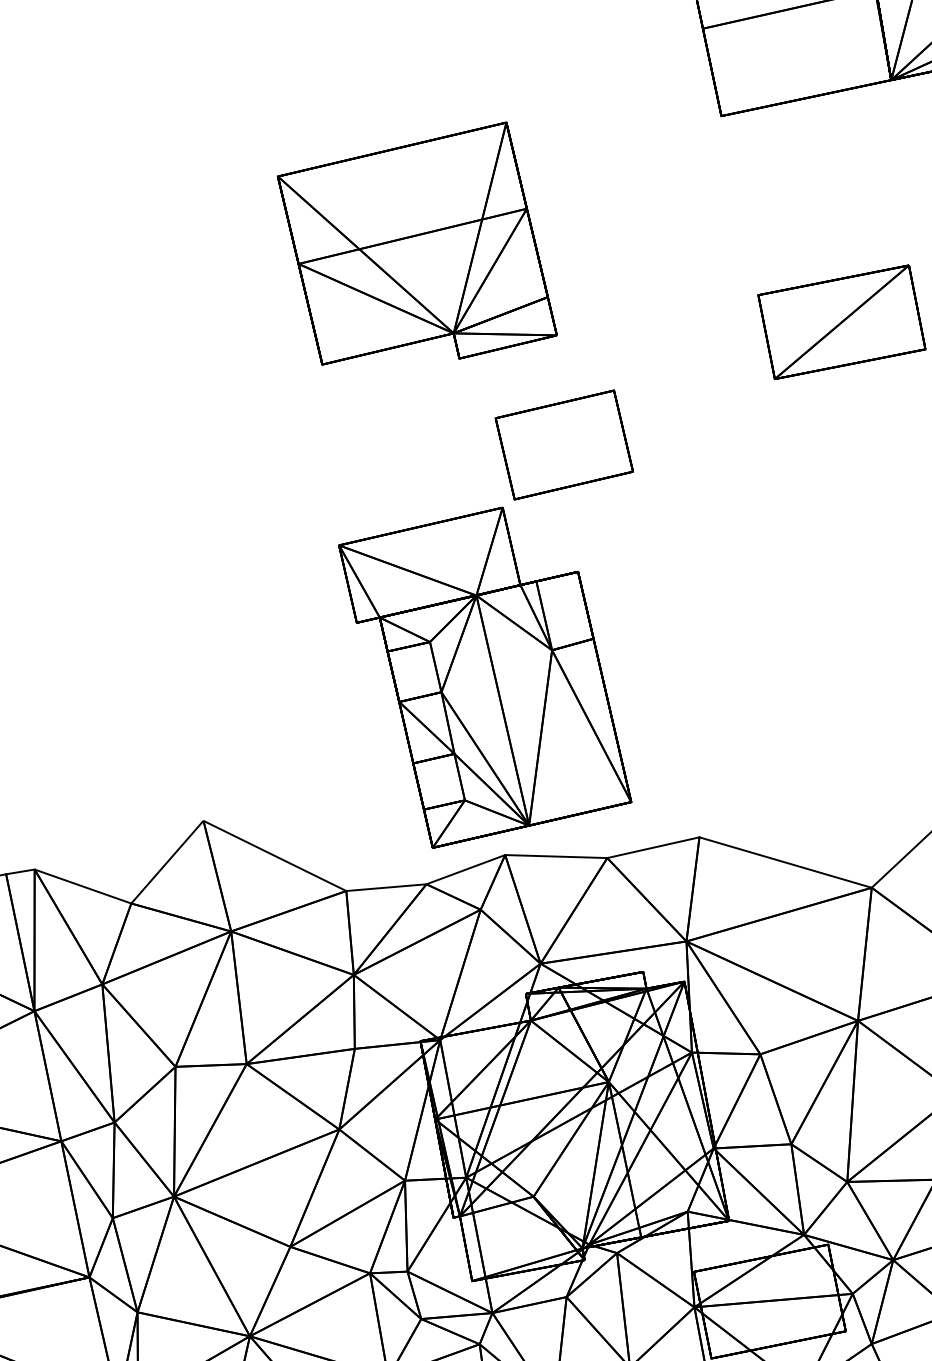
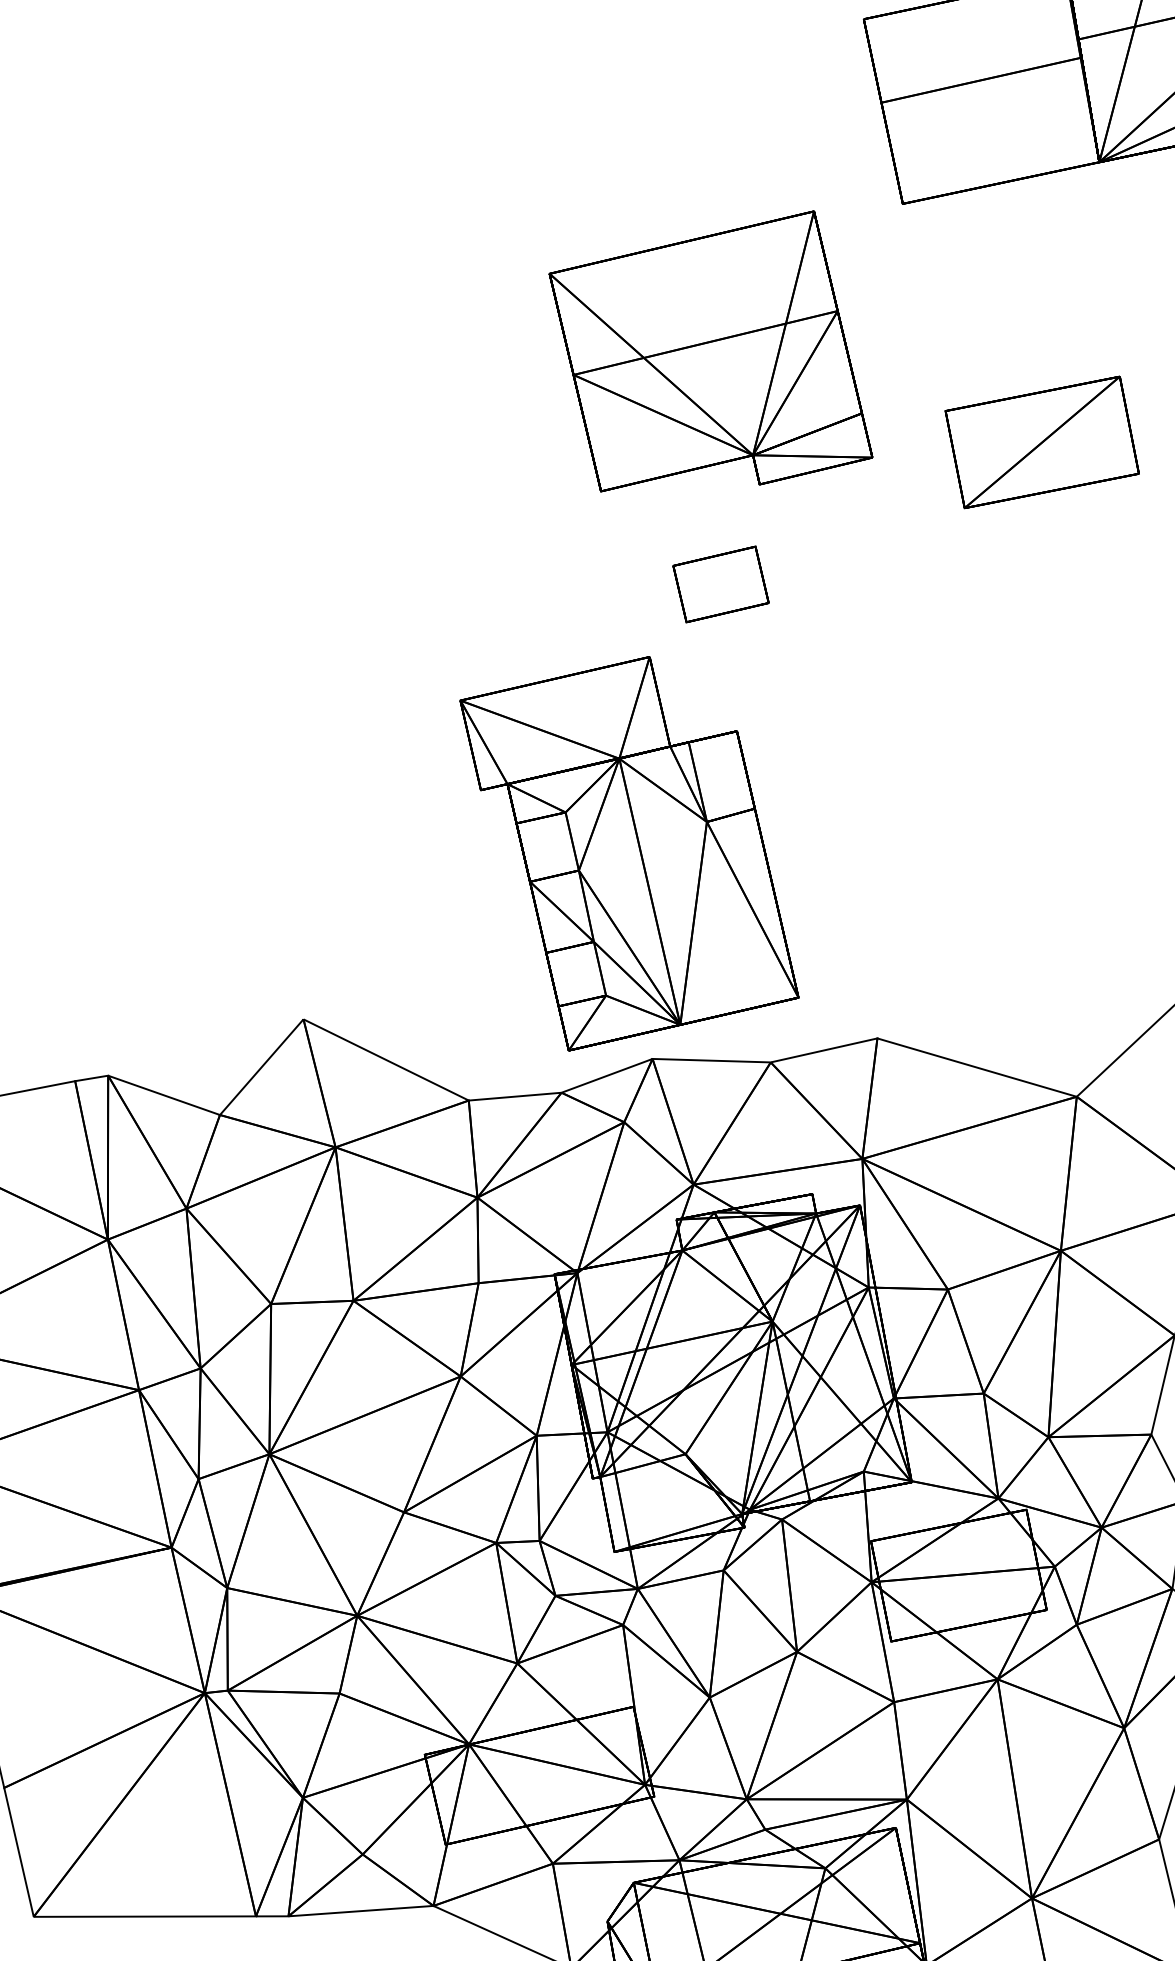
part: (416, 243) -> (710, 351), moved
part: (563, 445) -> (720, 584), size x0.6

